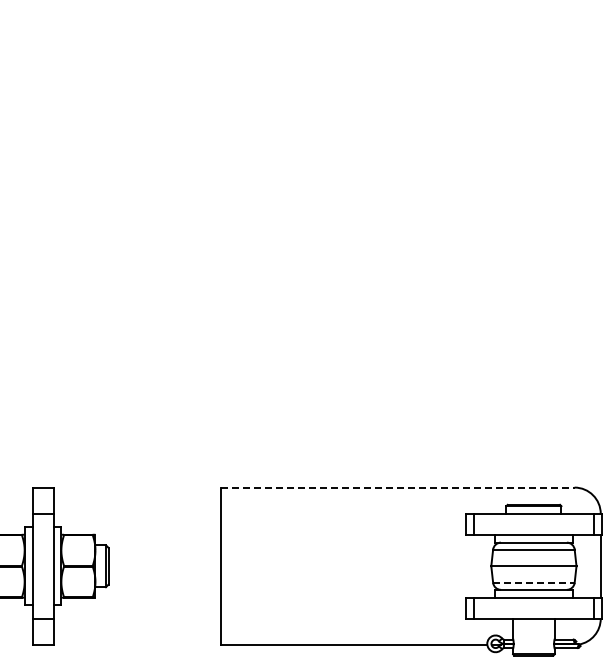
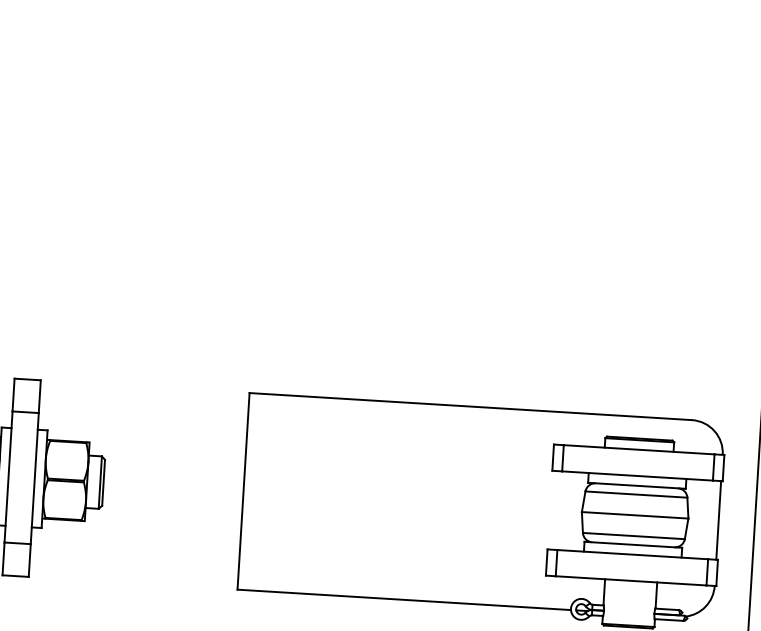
line: (397, 487) -> (470, 406), dashed -> solid
line: (533, 582) -> (633, 535), dashed -> solid

